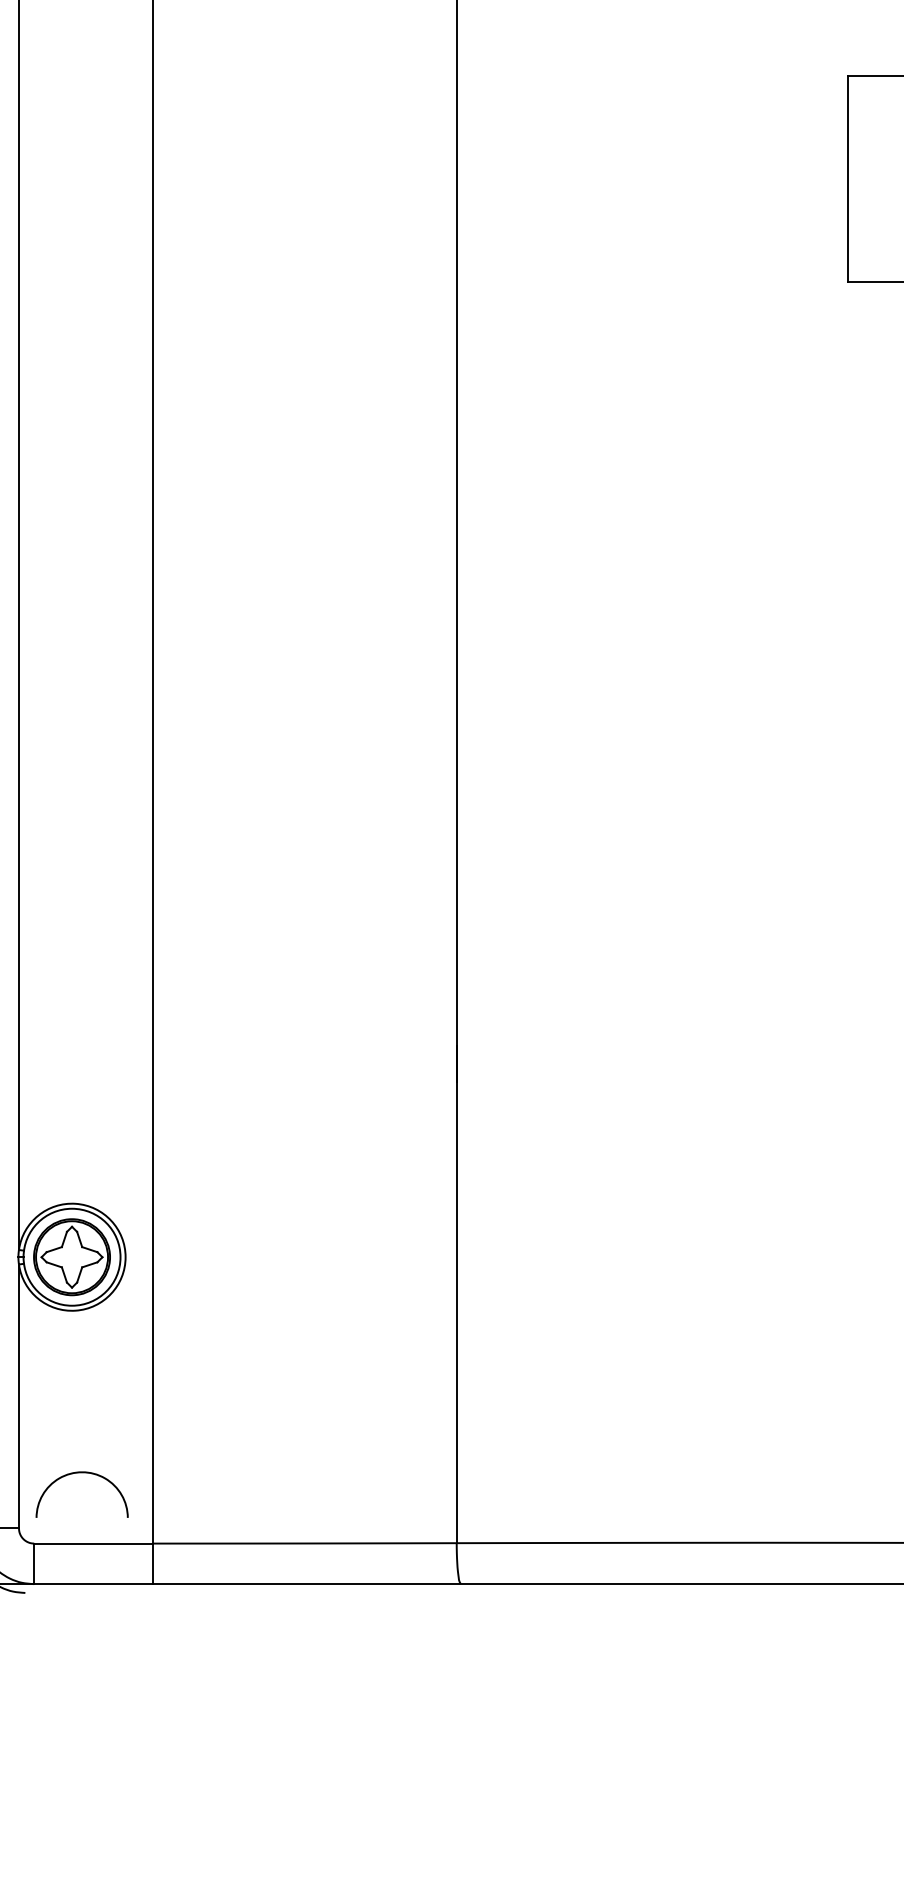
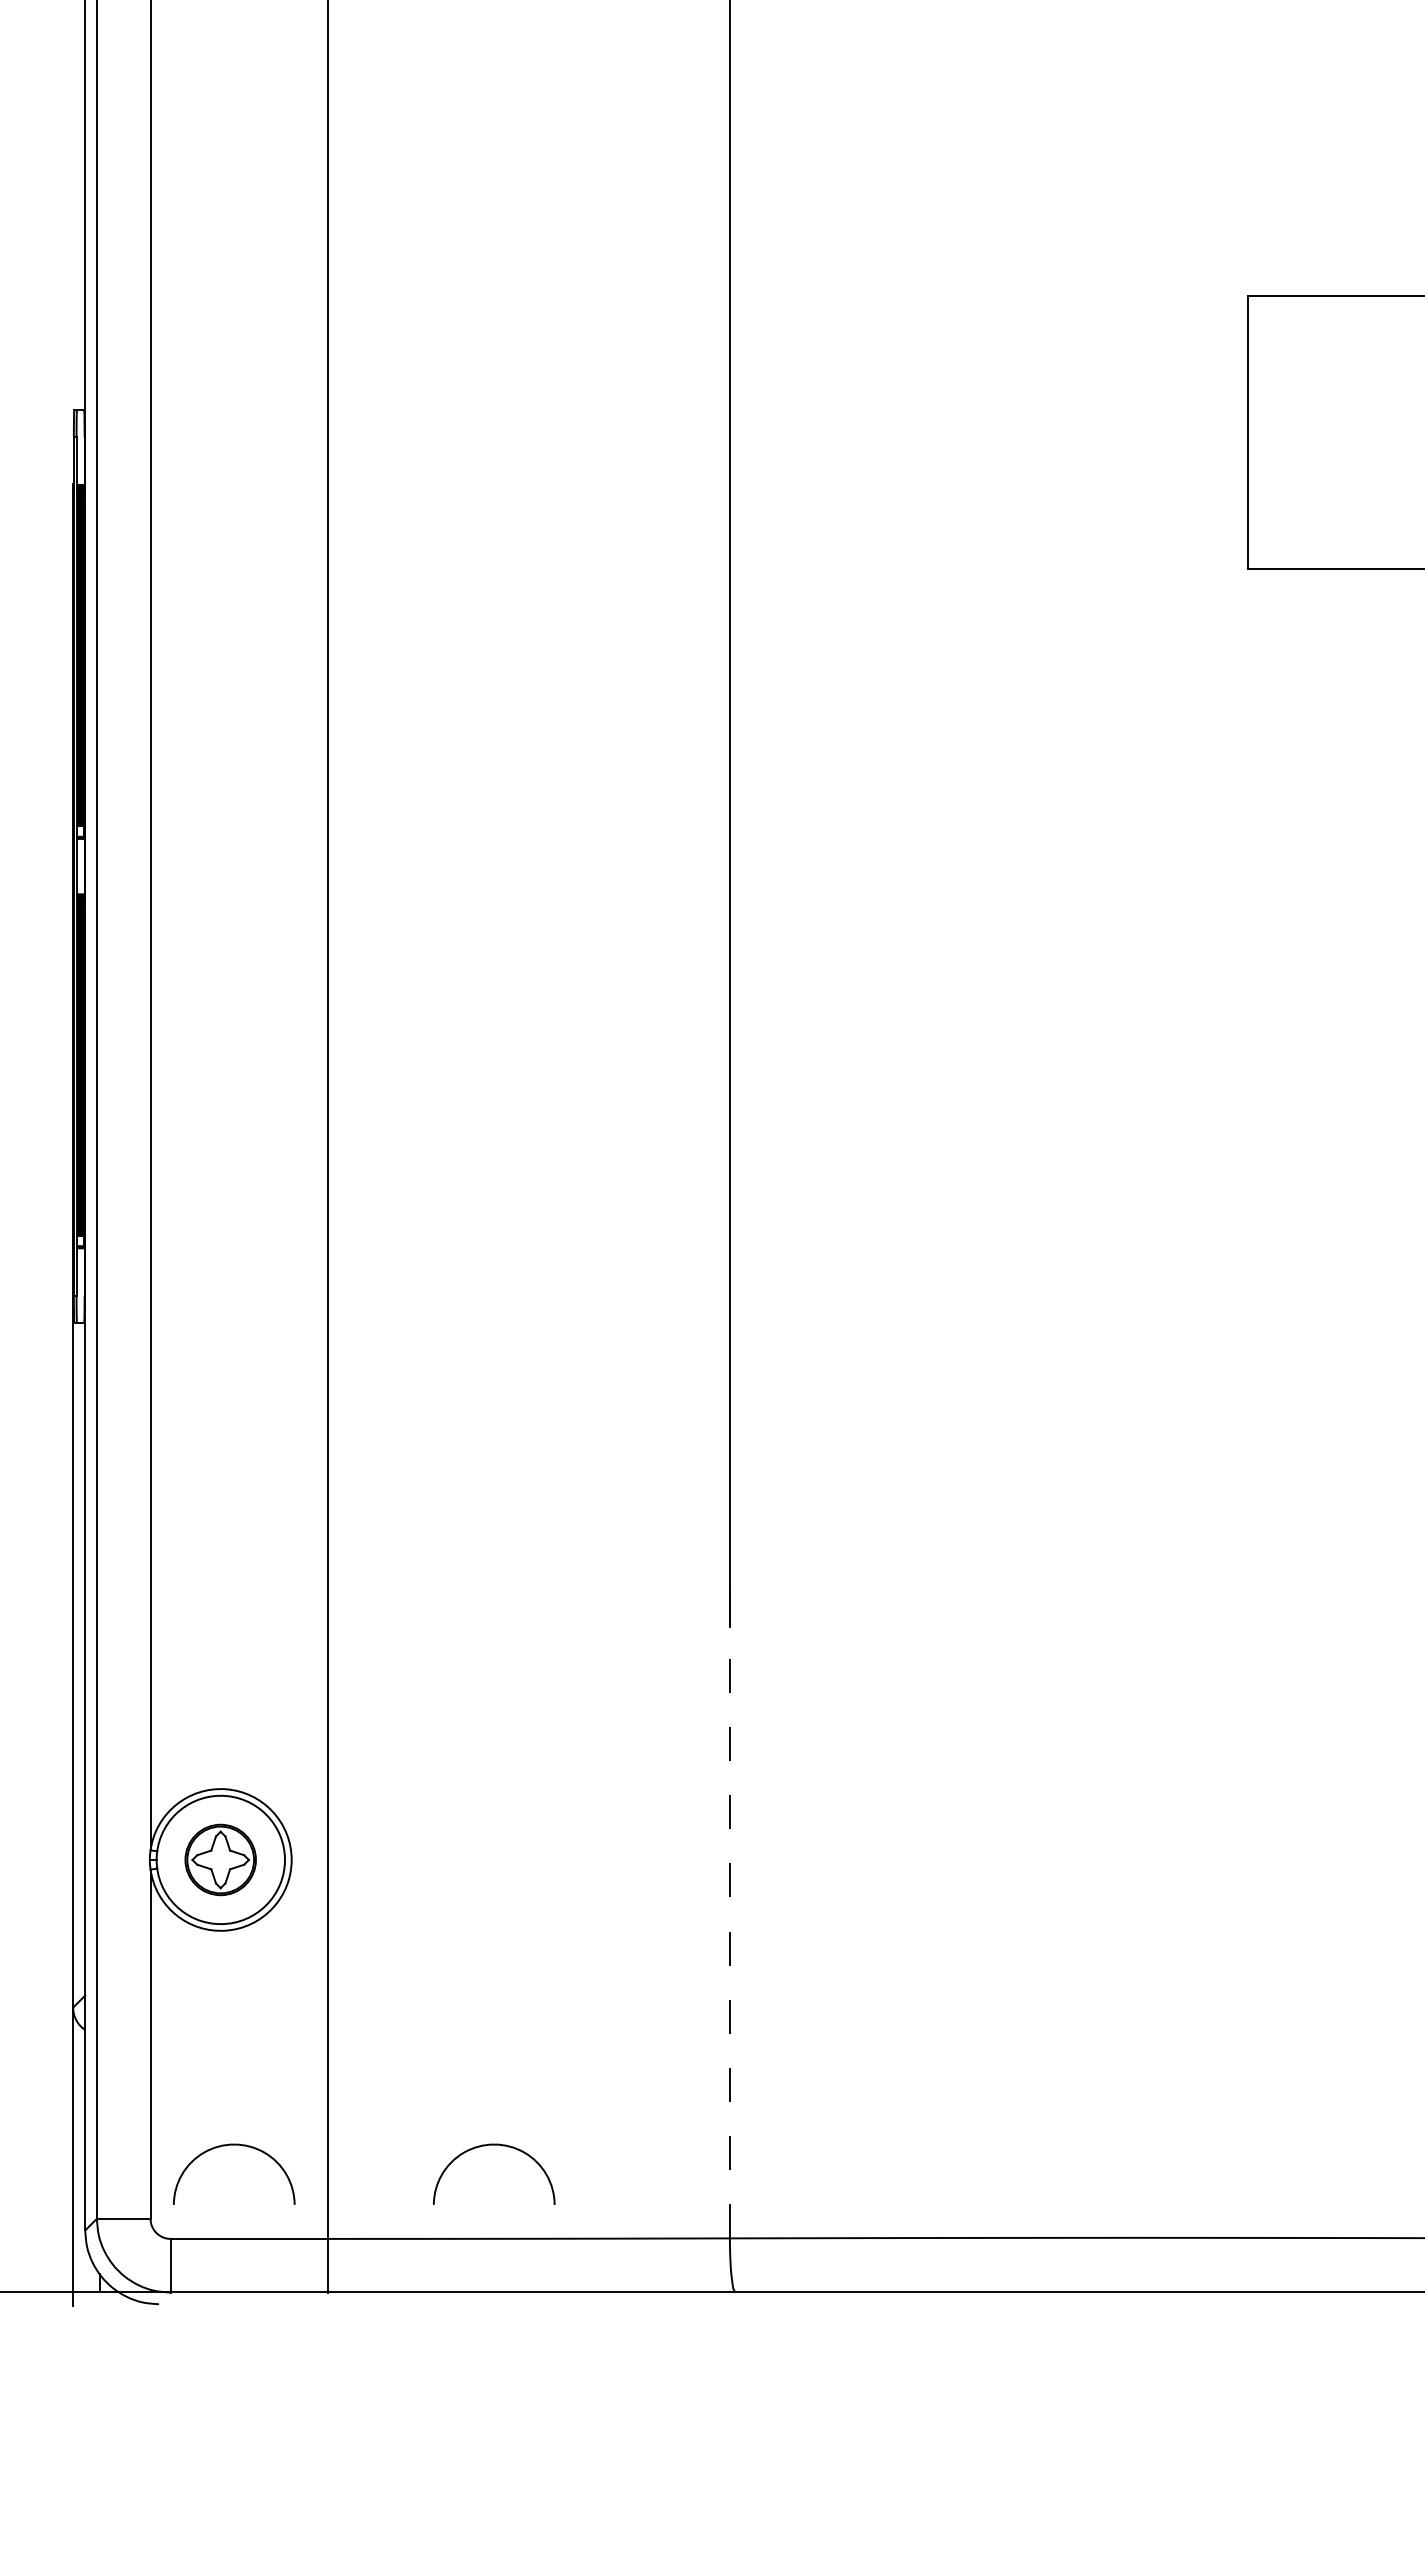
part: (71, 1256) -> (220, 1859), size x0.7
line: (456, 1294) -> (729, 1909), solid -> dashed
arc: (278, 1472) -> (494, 2145), added

